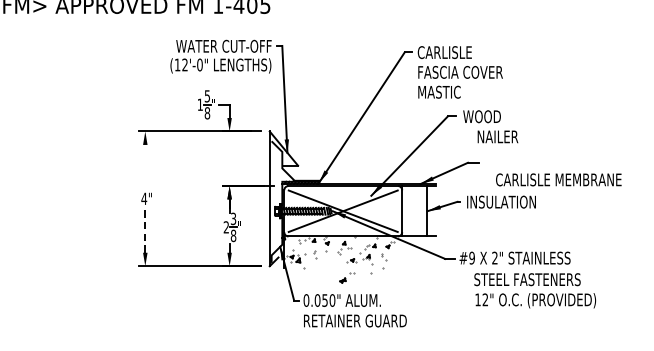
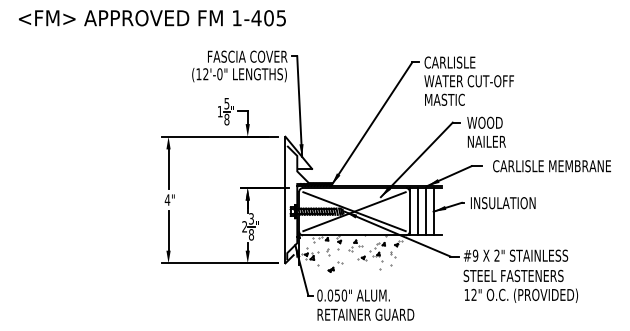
text: (224, 46) -> (242, 56), WATER CUT-OFF -> FASCIA COVER
text: (464, 72) -> (468, 81), FASCIA COVER -> WATER CUT-OFF
text: (497, 136) -> (486, 141), moved
line: (145, 166) -> (168, 169), added
text: (558, 180) -> (551, 166), moved
line: (410, 211) -> (417, 211), added
line: (418, 211) -> (425, 211), added
line: (145, 232) -> (168, 231), dashed -> solid
part: (347, 277) -> (335, 266), moved
text: (534, 289) -> (520, 285), moved

